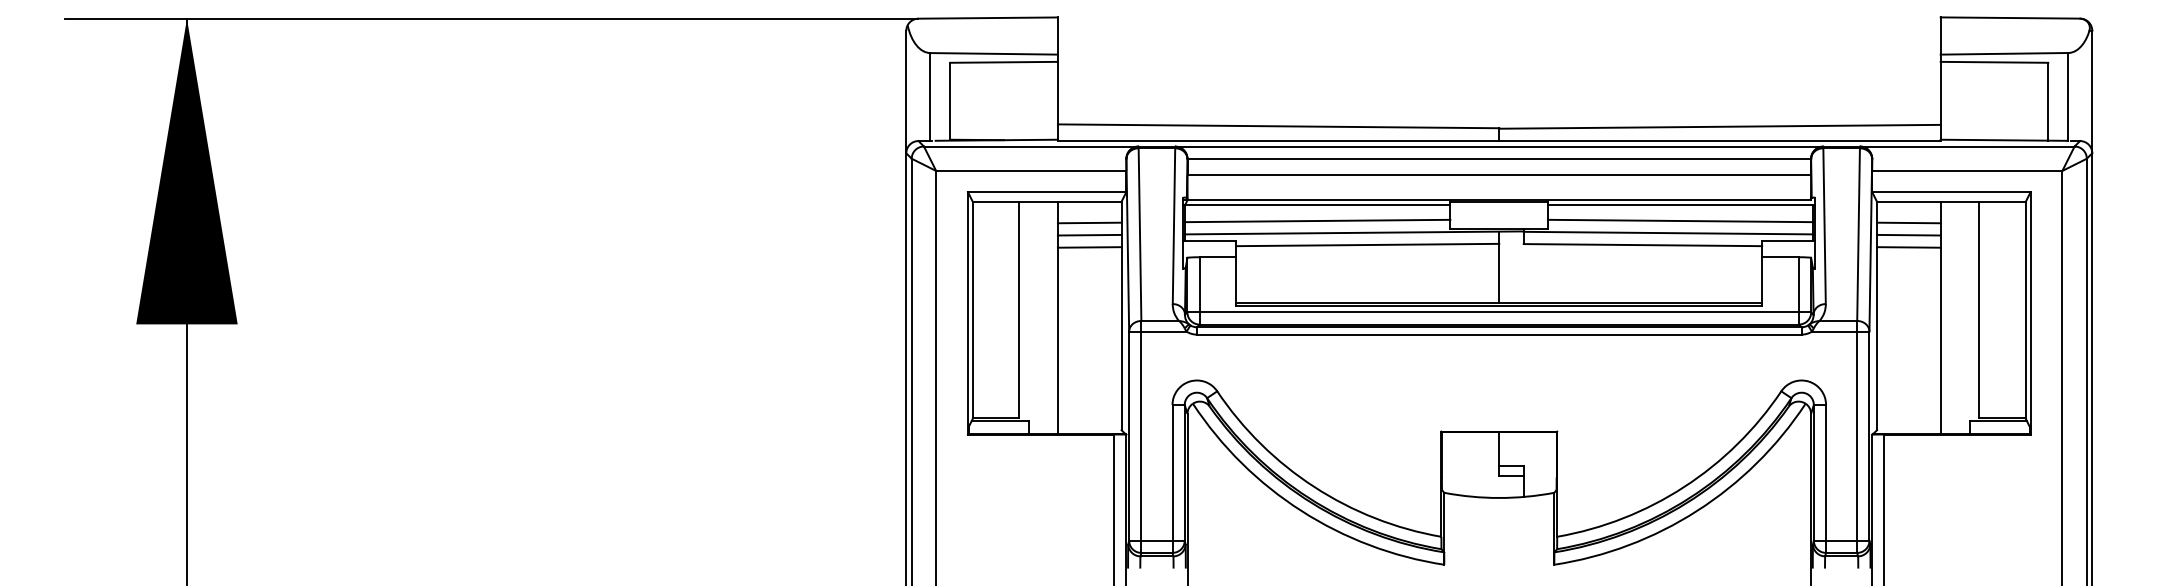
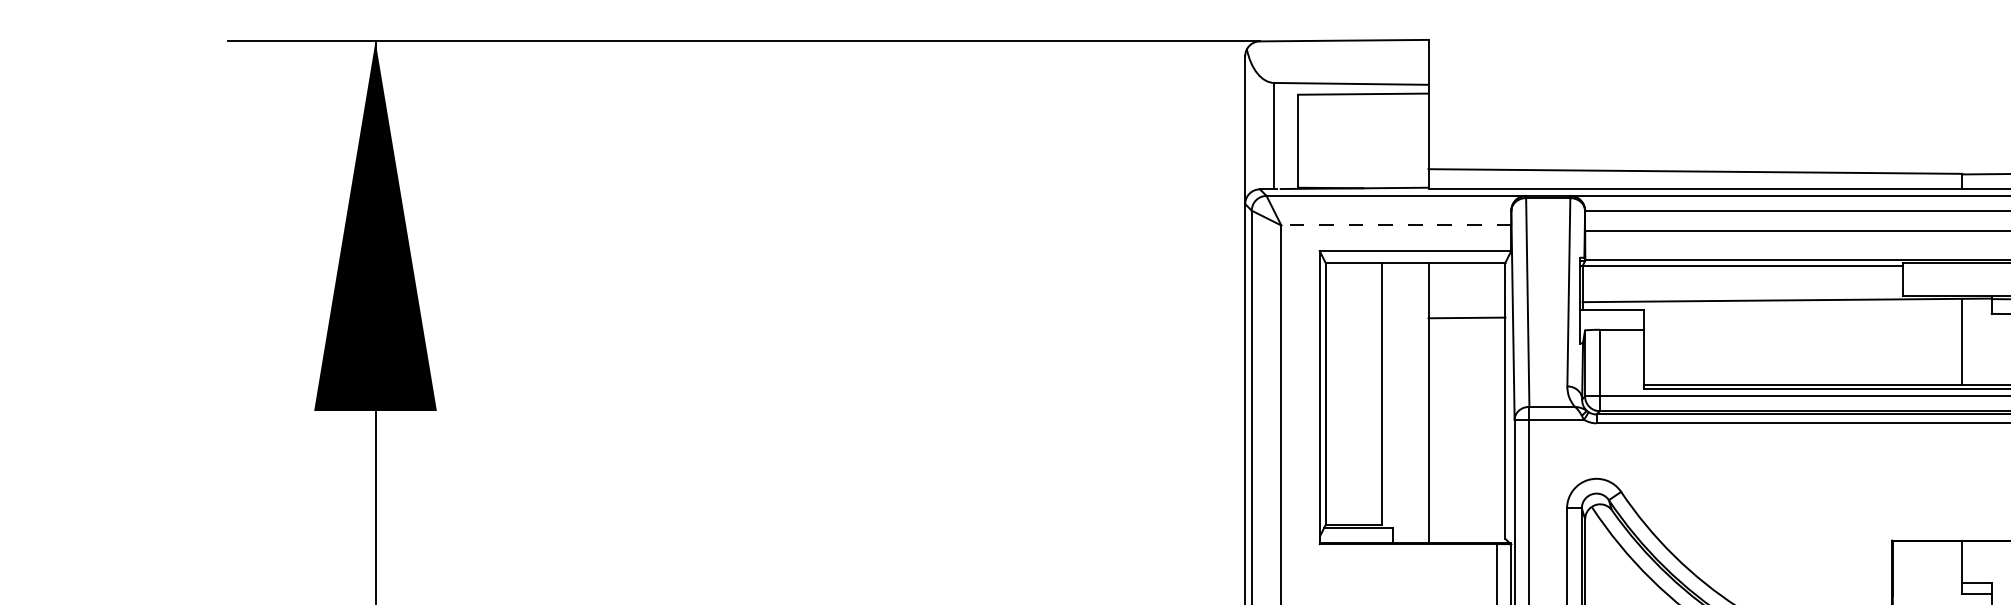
line: (1030, 170) -> (1395, 224), solid -> dashed
line: (1317, 220) -> (1742, 285), removed
line: (1089, 222) -> (1466, 287), removed
line: (1089, 234) -> (1466, 302), removed
line: (1367, 244) -> (1802, 314), removed

